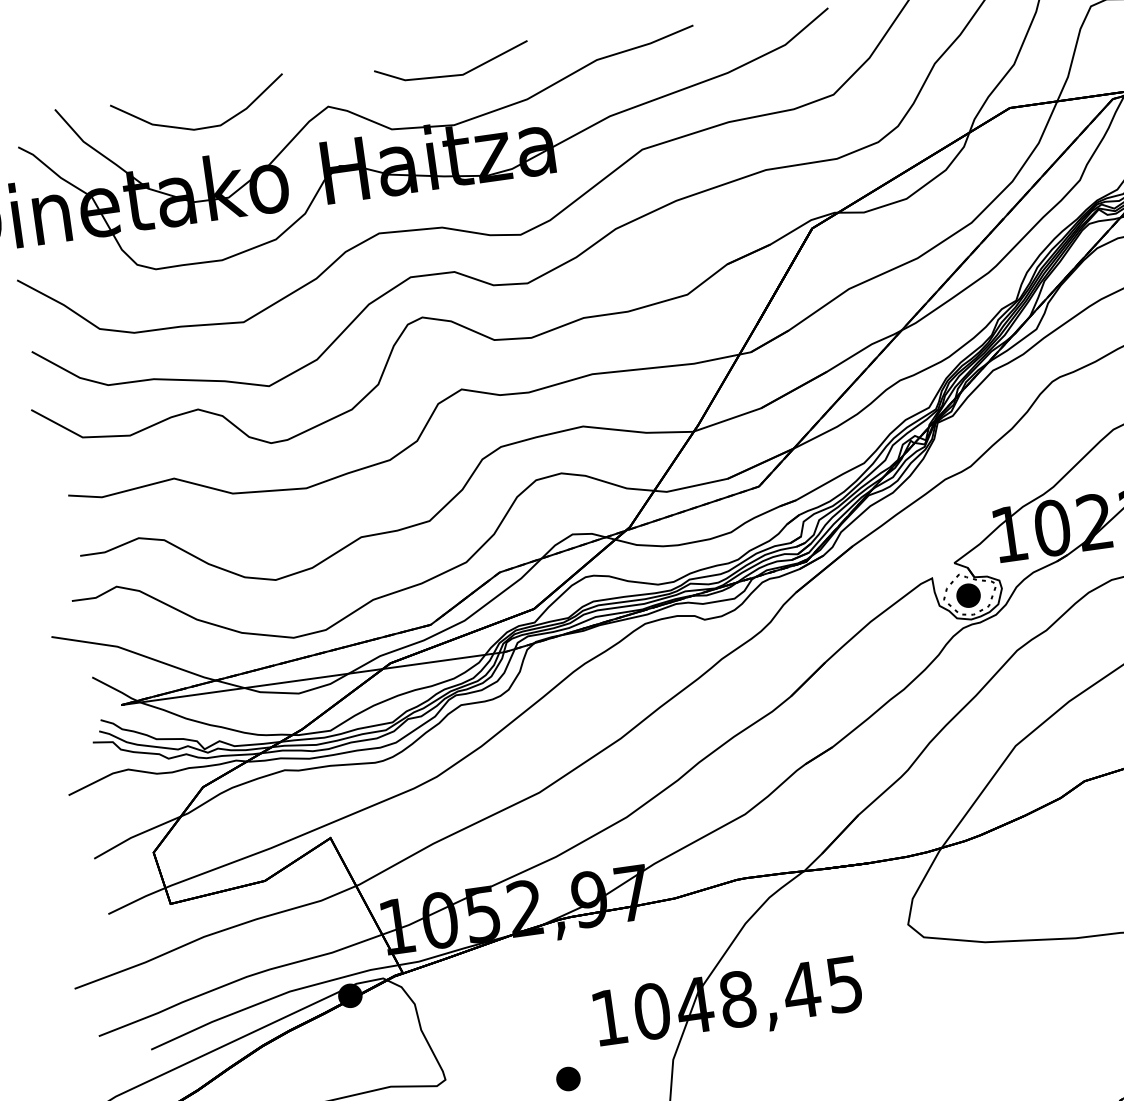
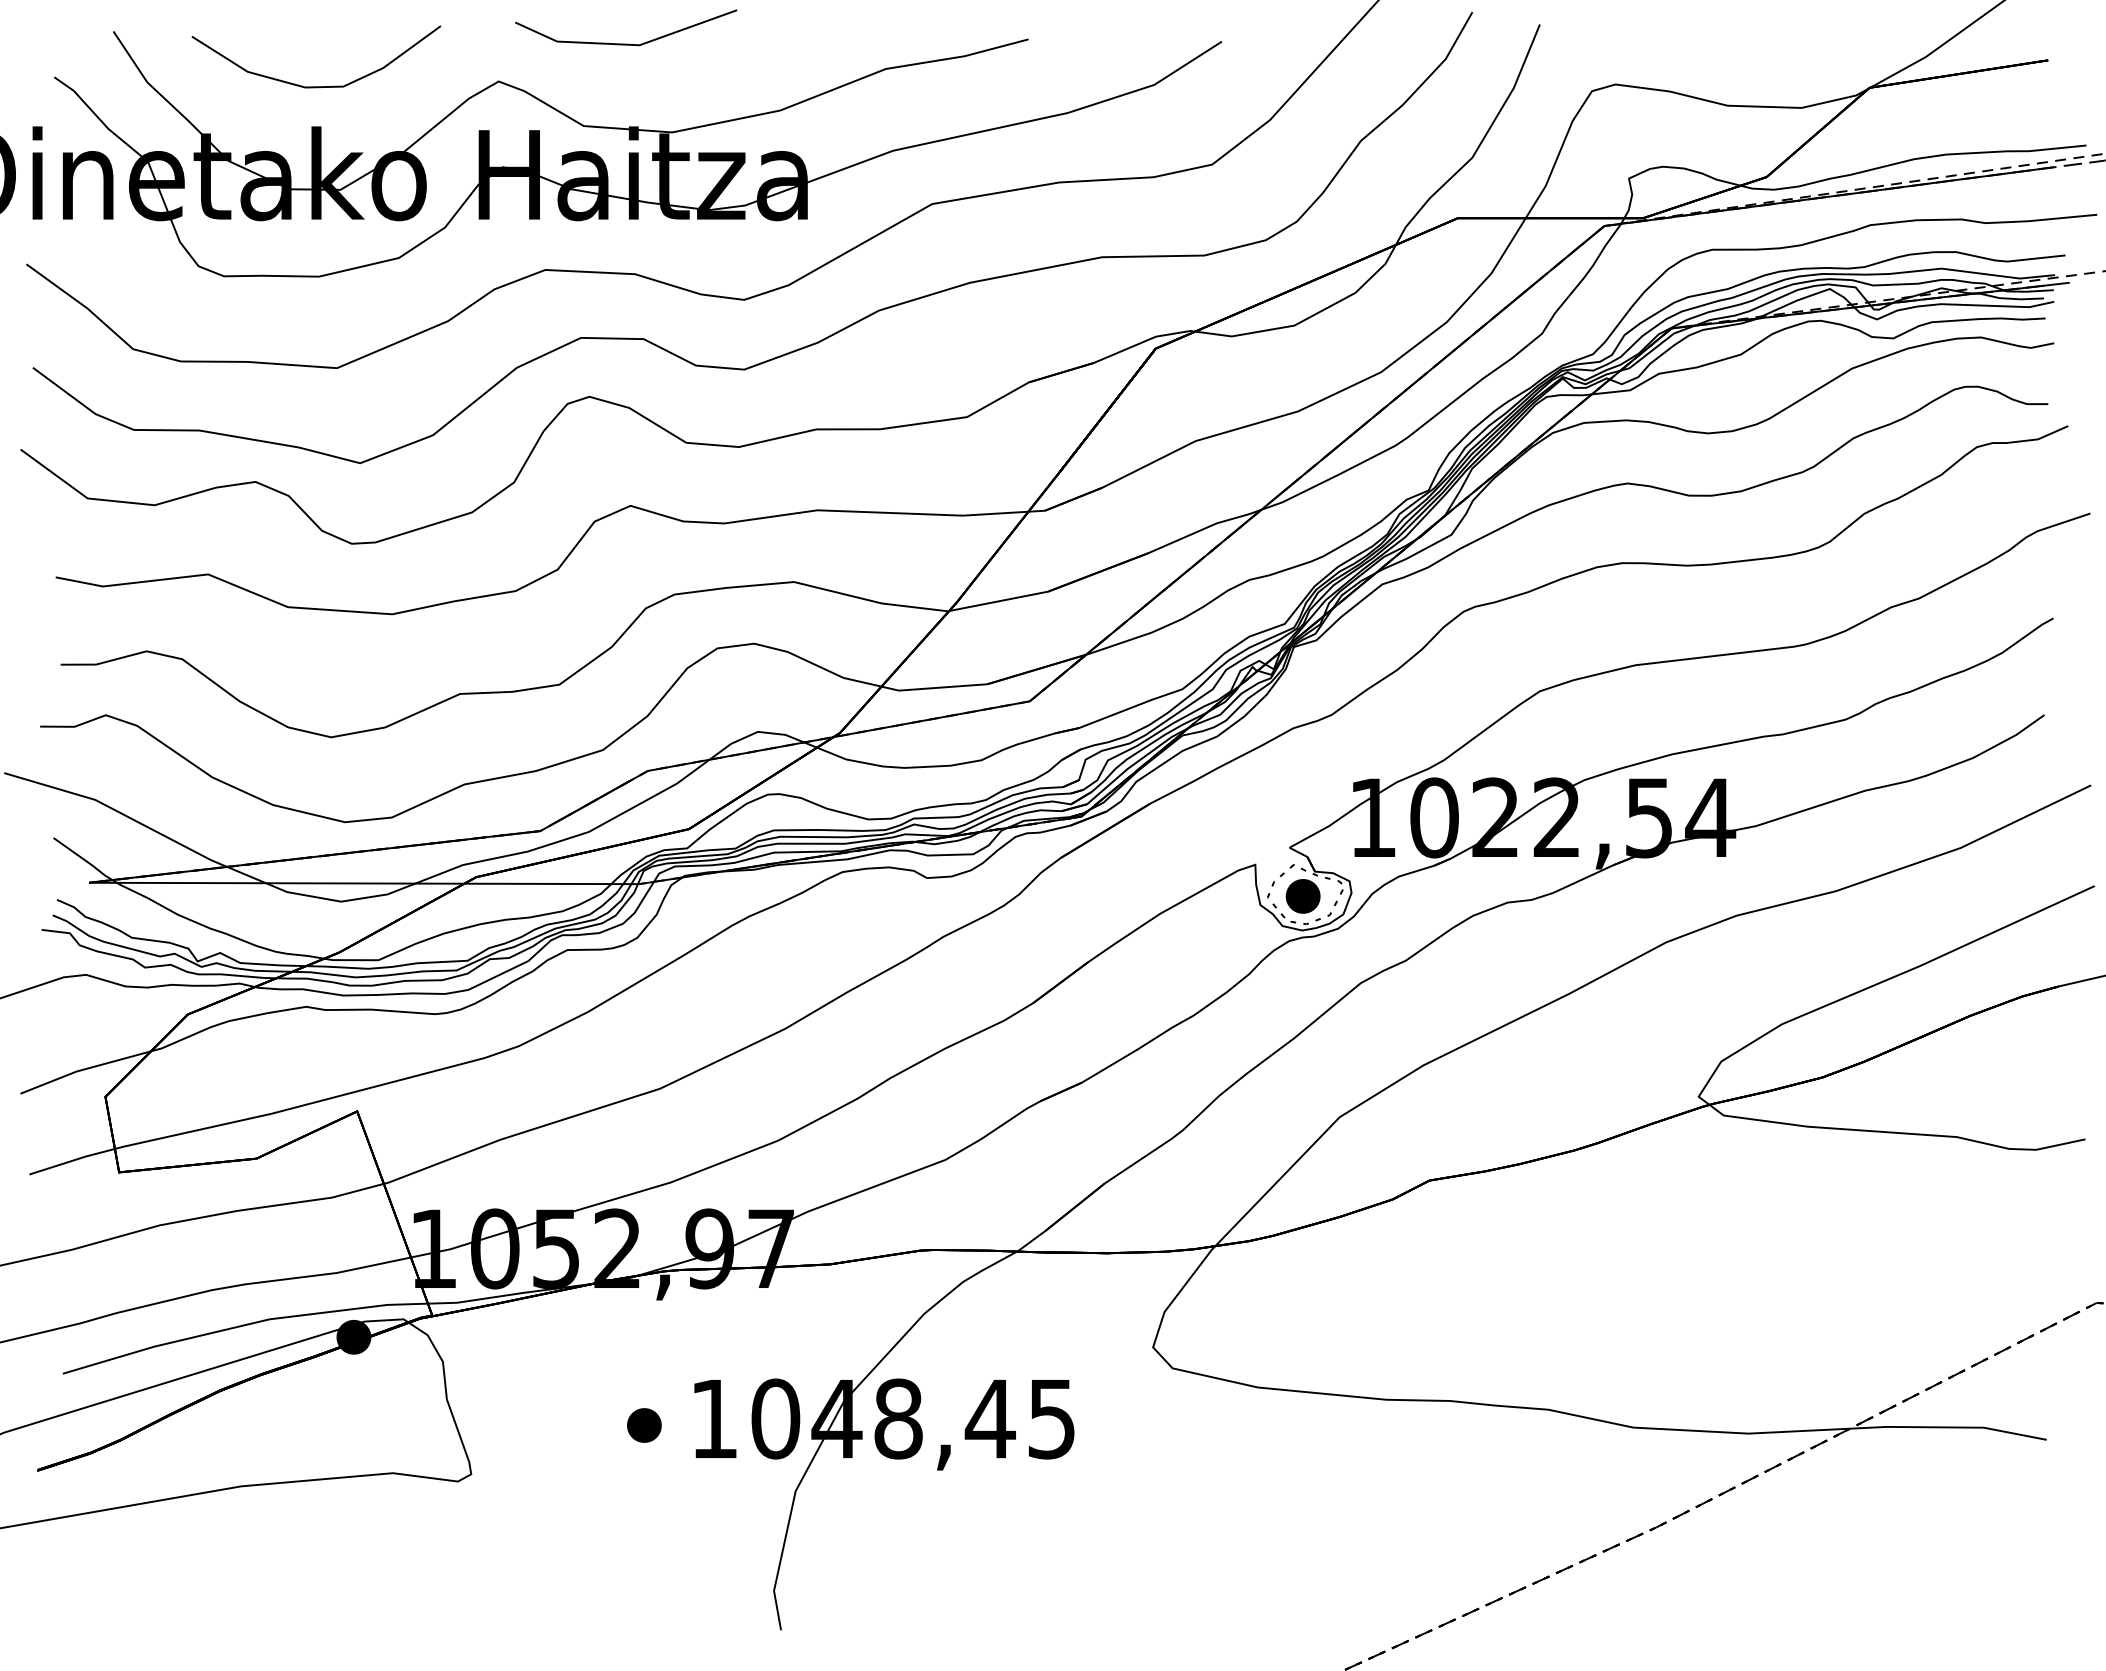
line: (453, 74) -> (626, 43), moved
part: (568, 1079) -> (644, 1425), moved

